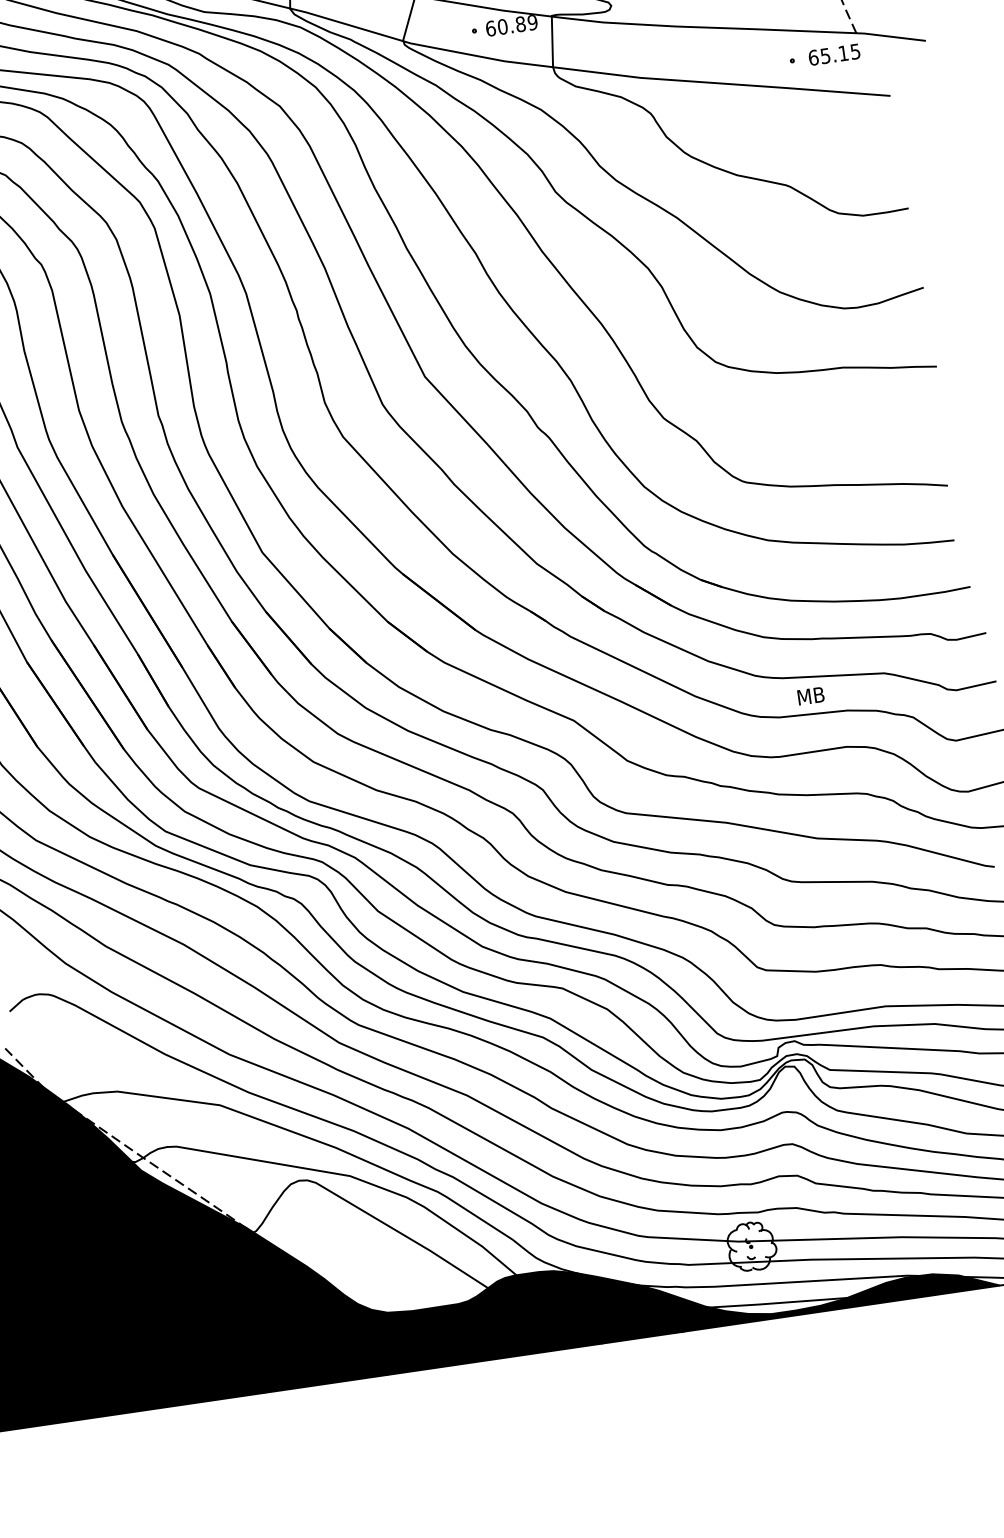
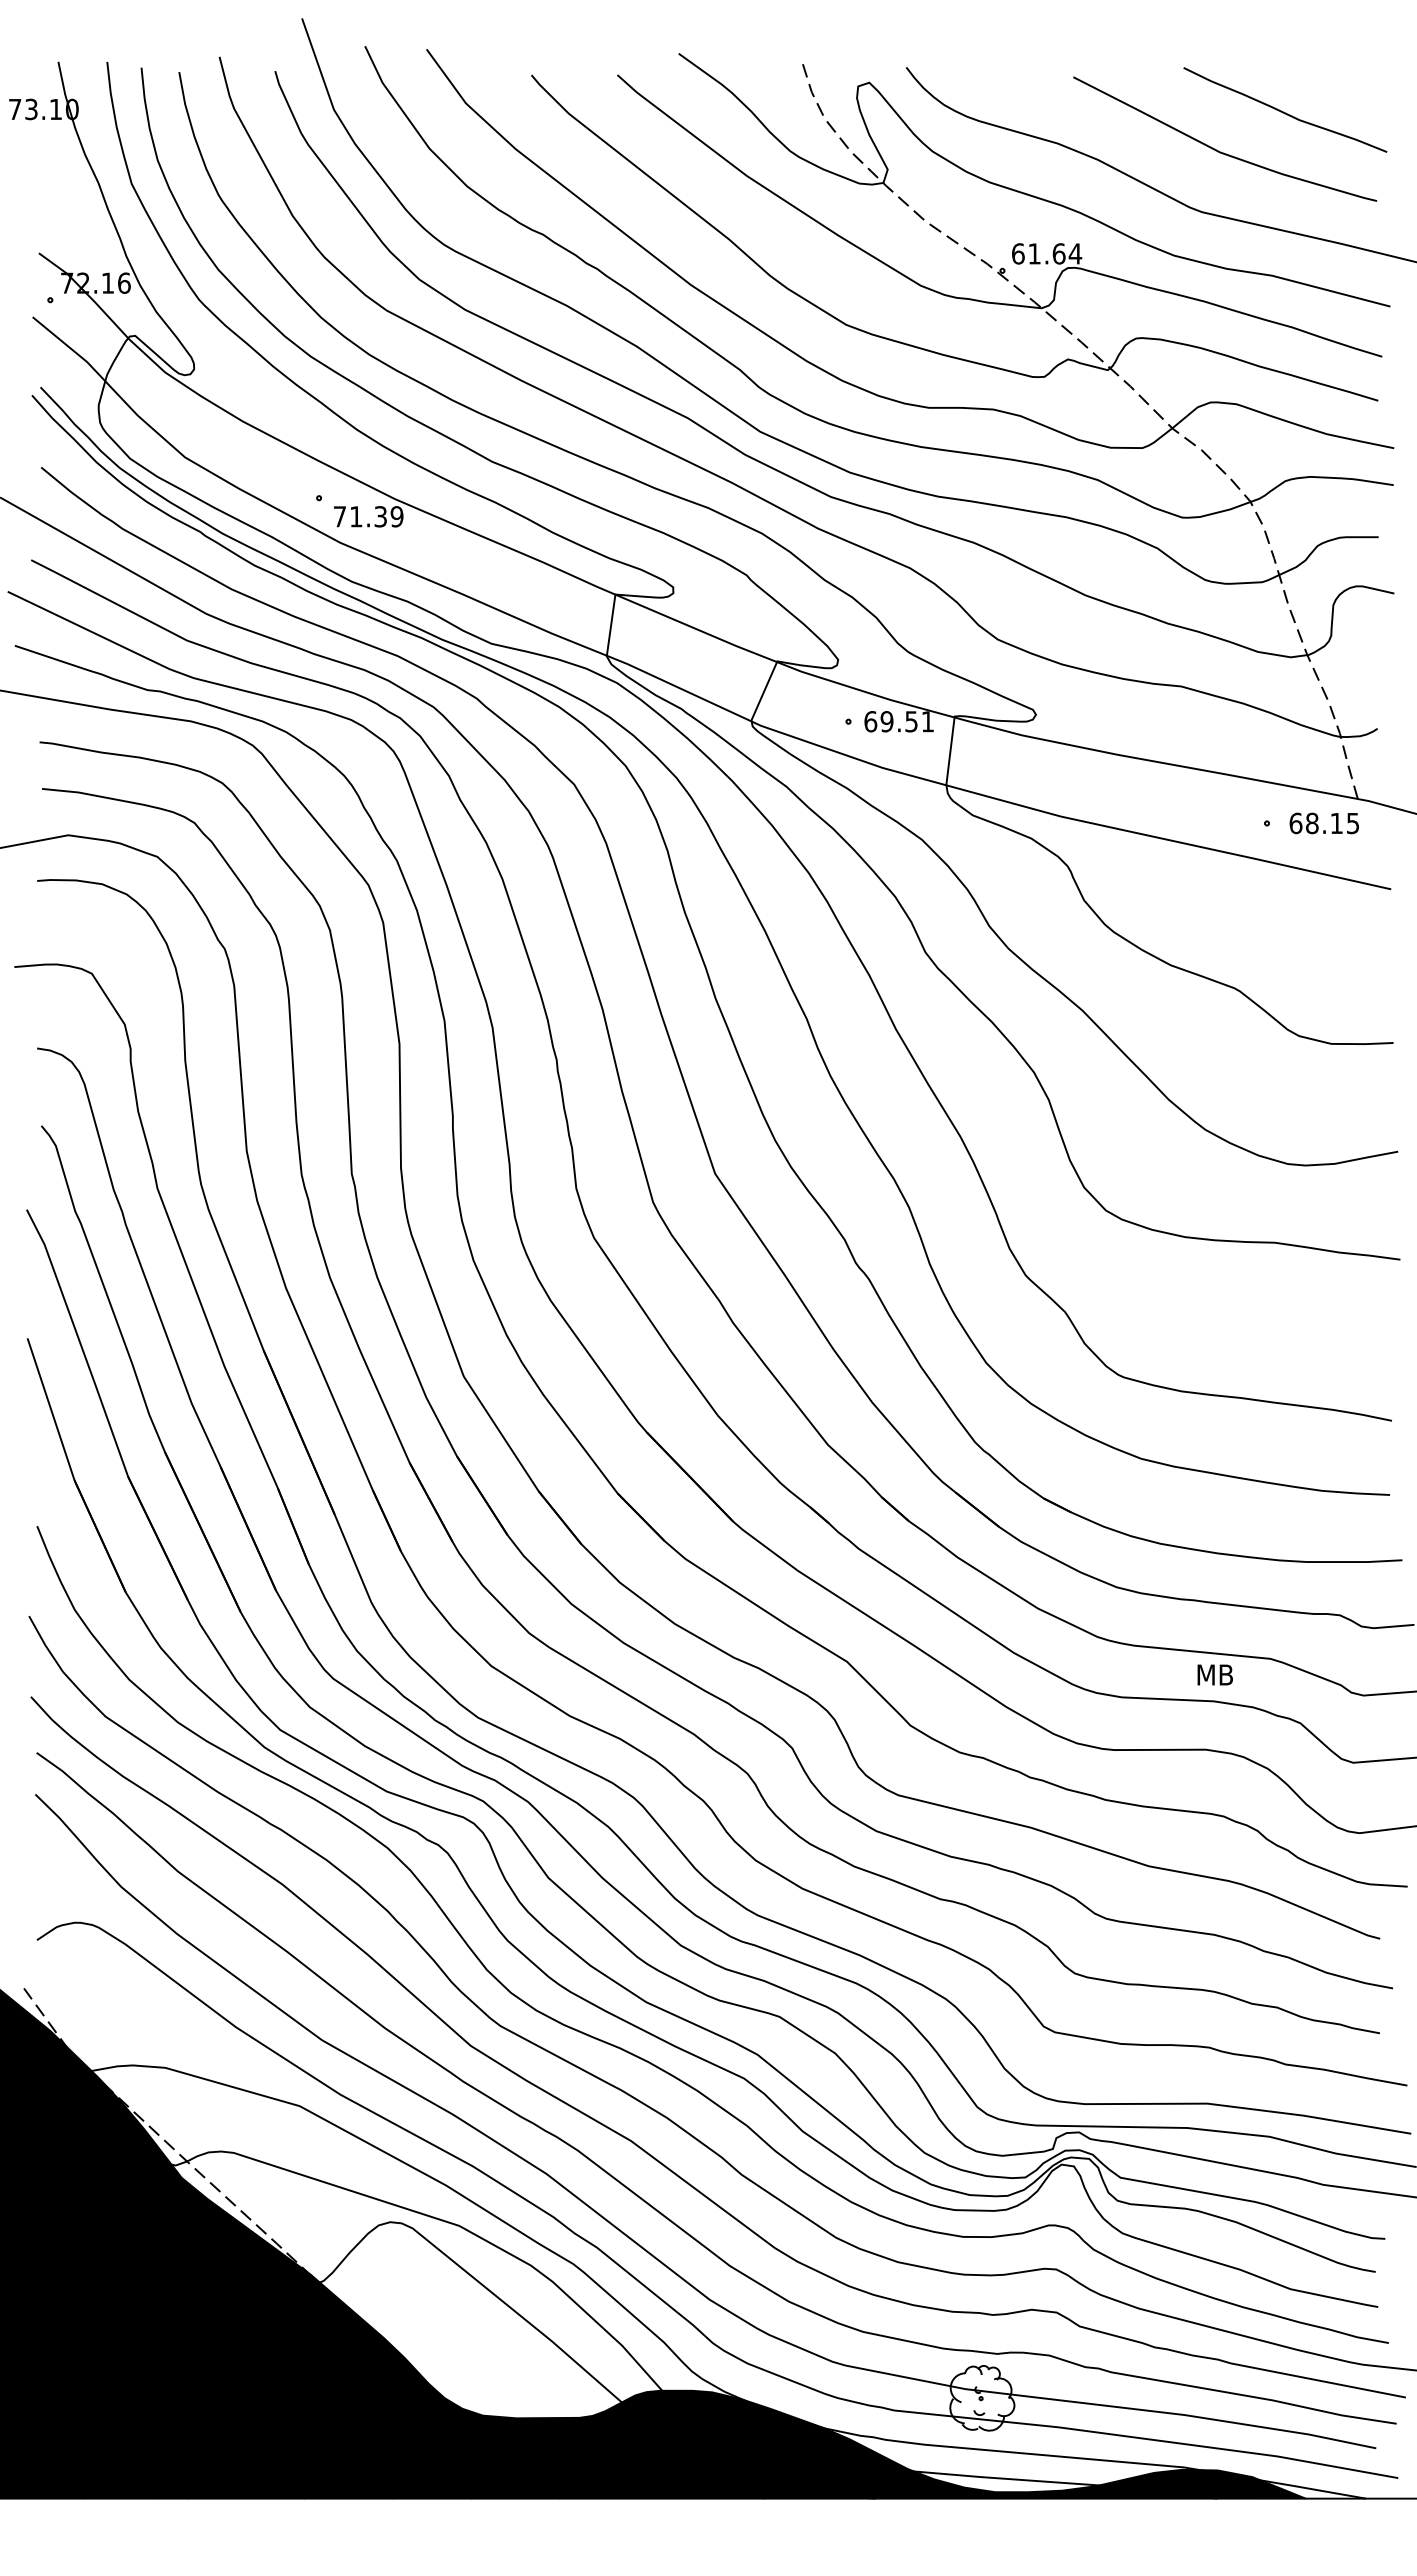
text: (517, 24) -> (907, 721), 60.89 -> 69.51
text: (825, 56) -> (1312, 823), 65.15 -> 68.15
text: (810, 695) -> (1214, 1674), moved

